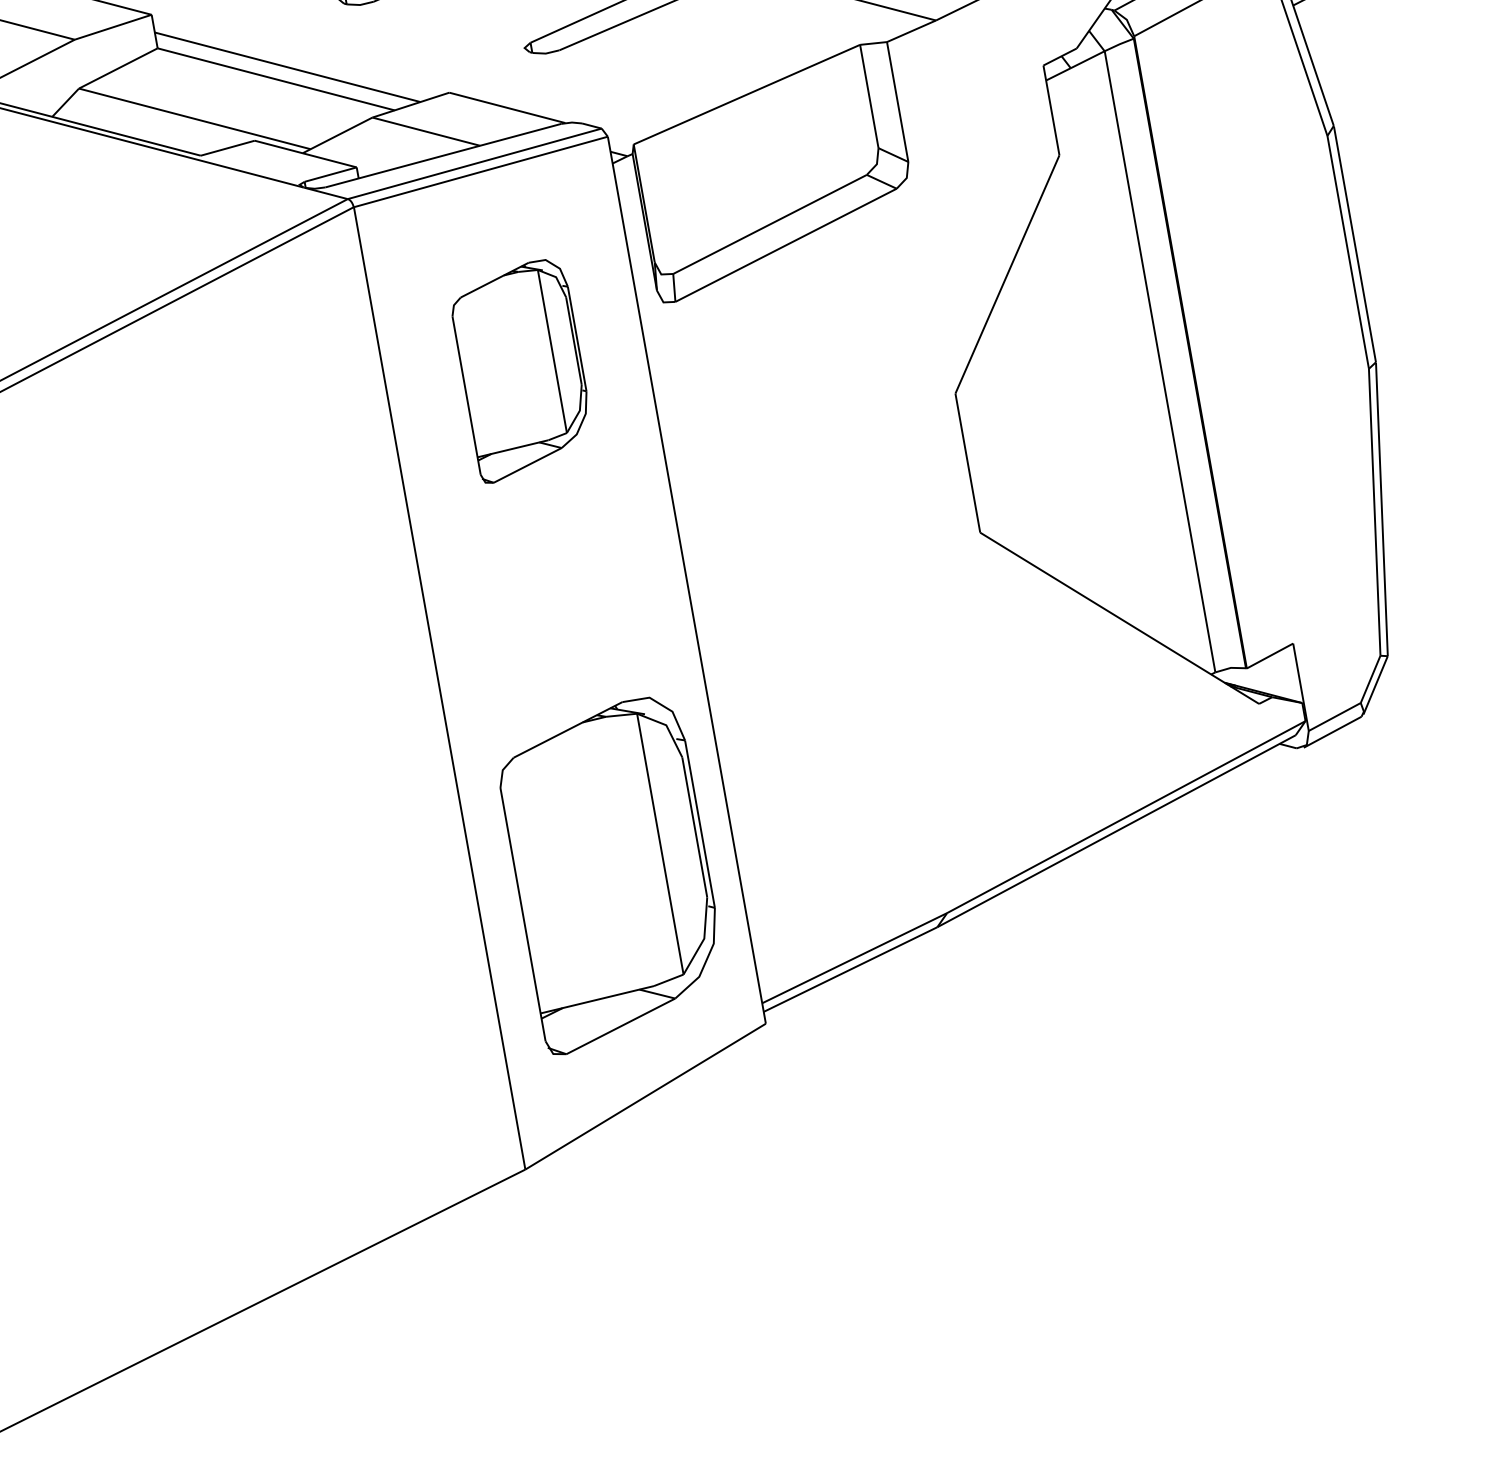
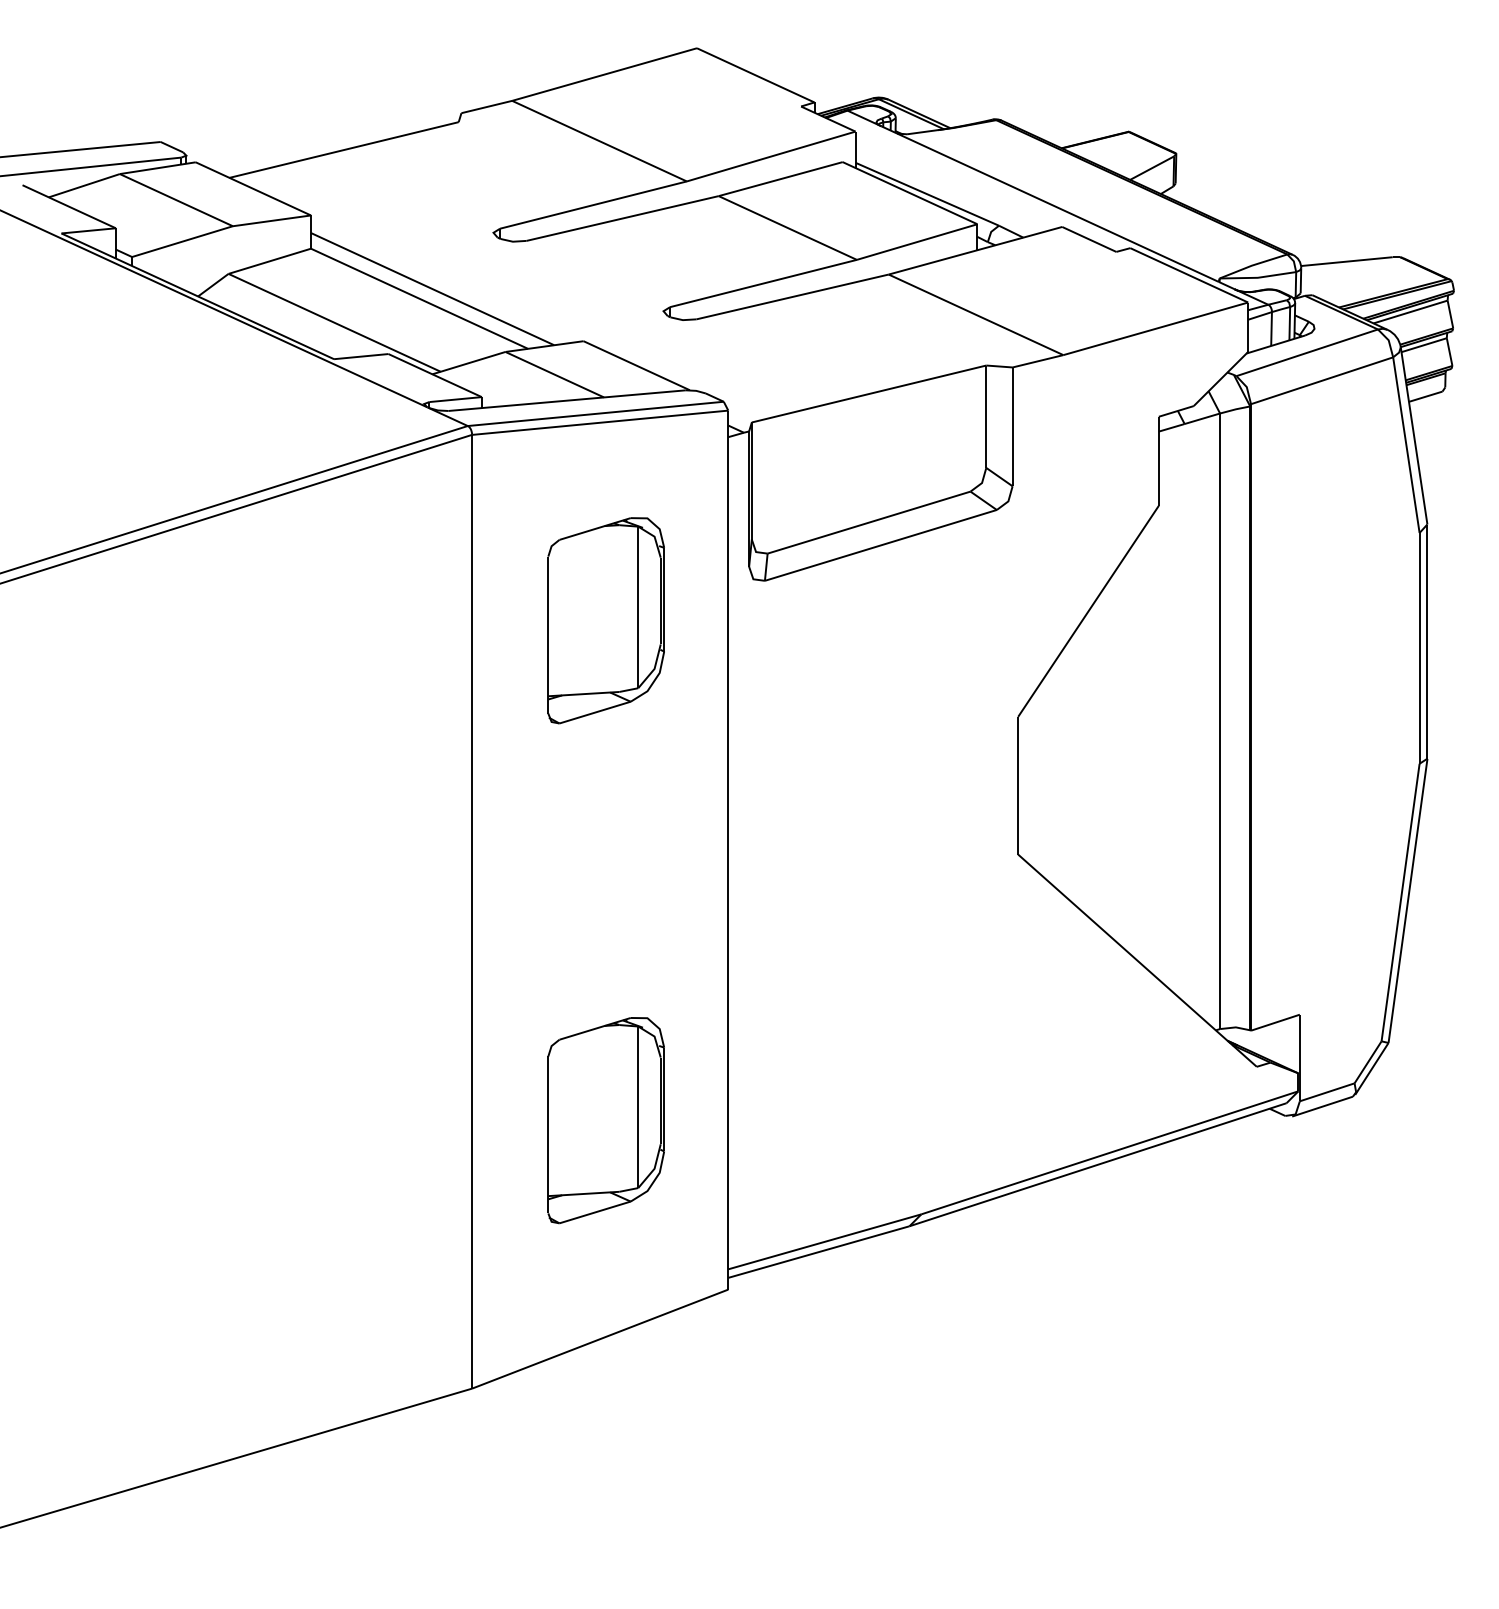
part: (611, 875) -> (605, 1120), size x0.62

